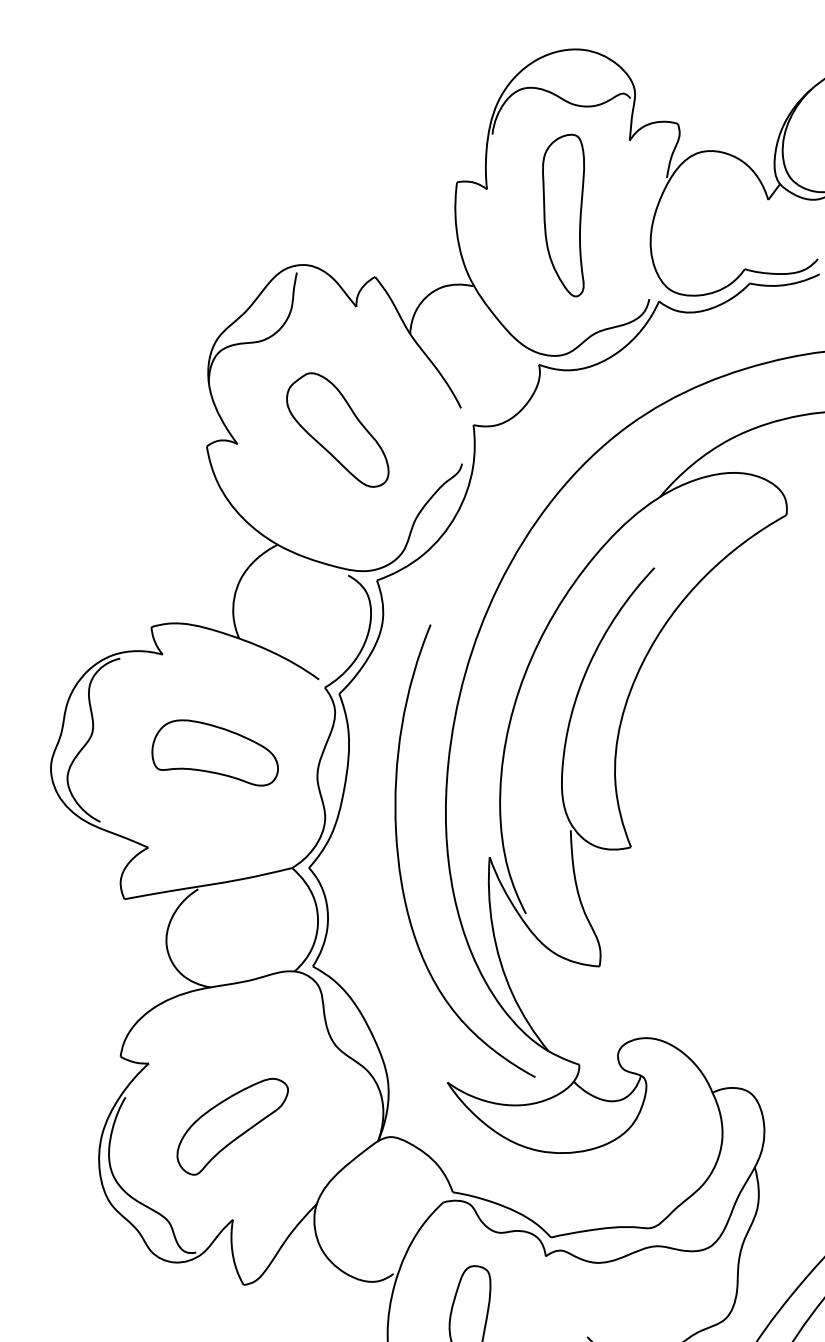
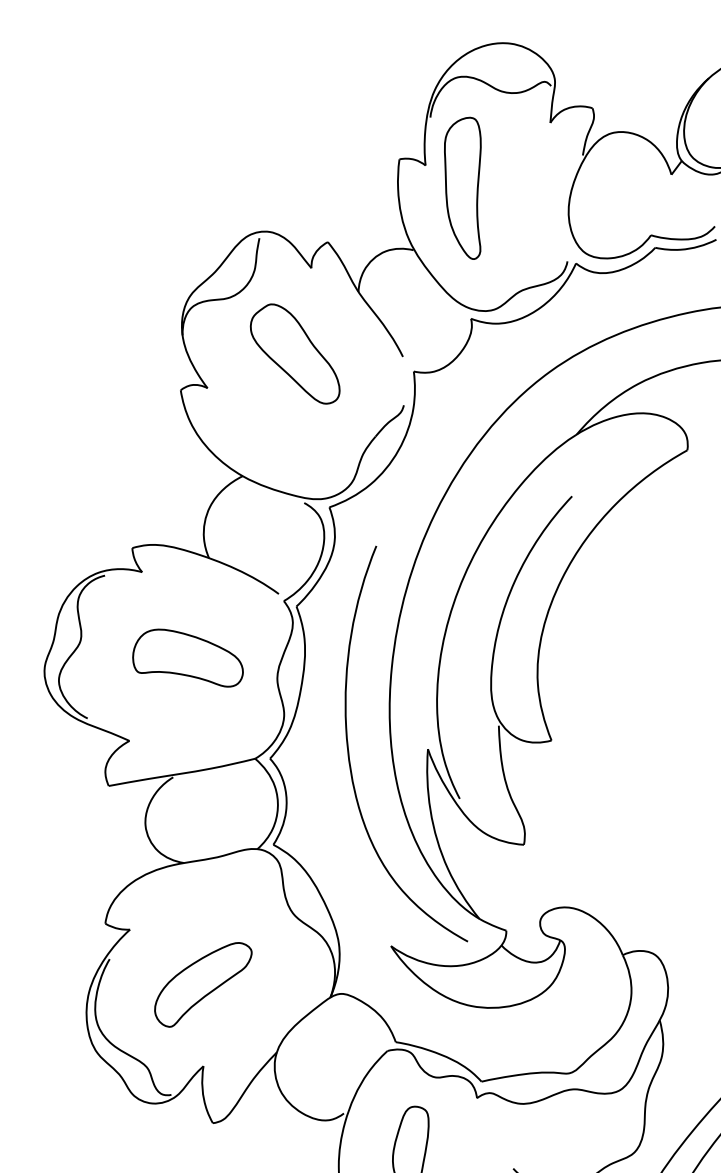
part: (563, 215) -> (462, 188), moved
part: (337, 429) -> (294, 353), moved

